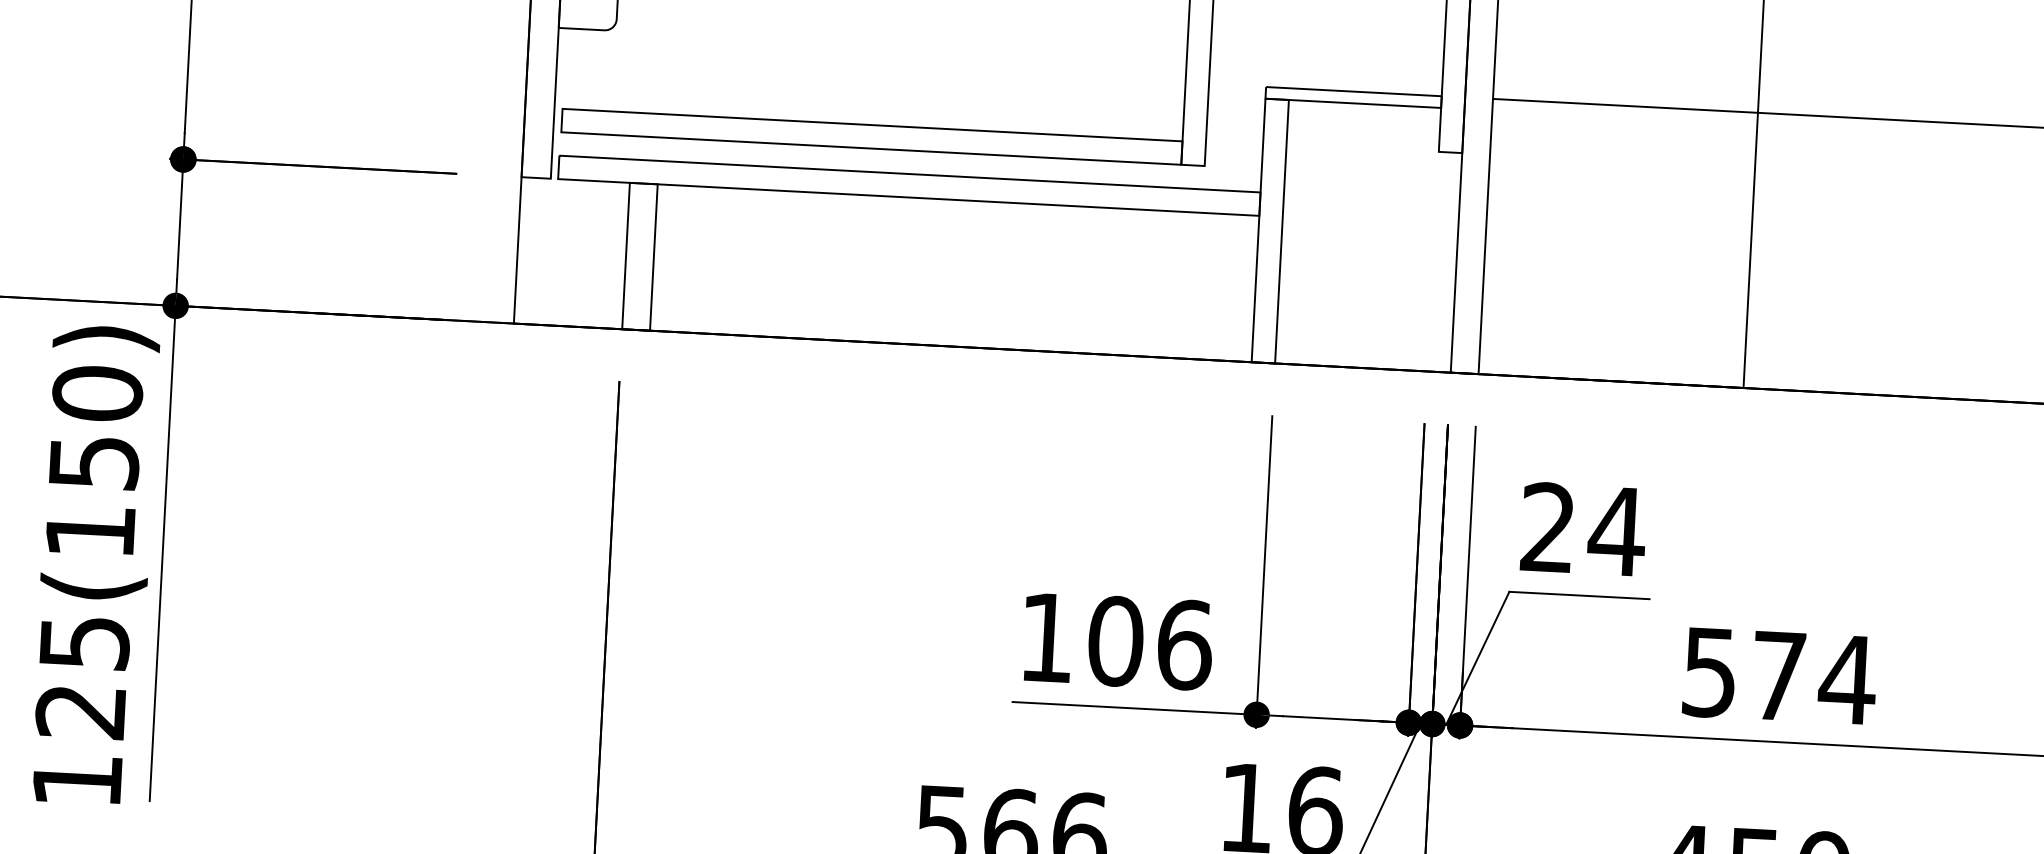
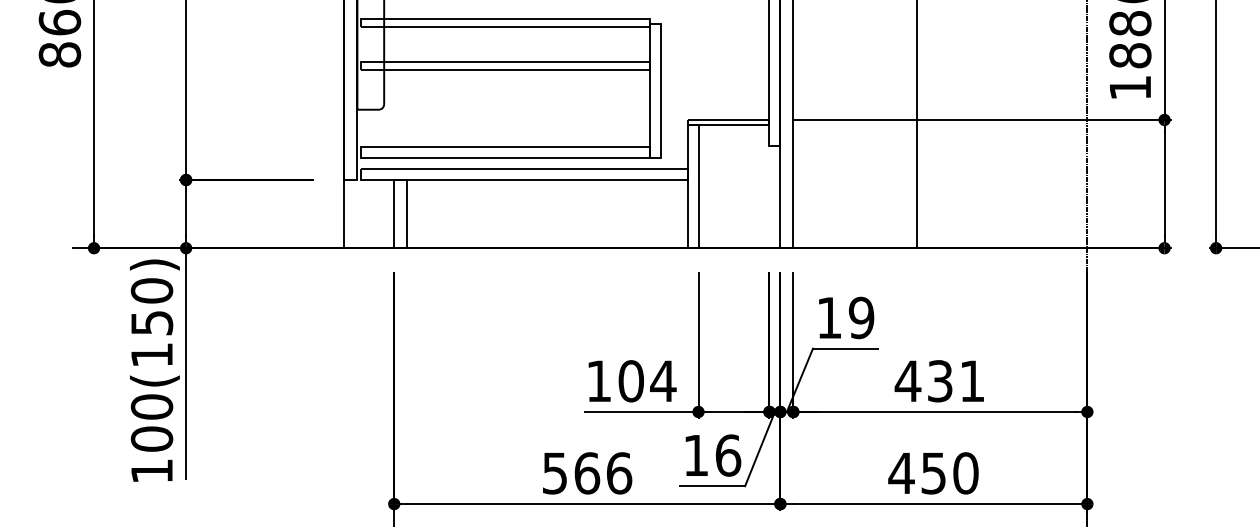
text: (1582, 528) -> (845, 317), 24 -> 19
text: (1184, 645) -> (663, 381), 106 -> 104
text: (81, 675) -> (151, 422), 125(150) -> 100(150)
text: (1777, 676) -> (939, 381), 574 -> 431

